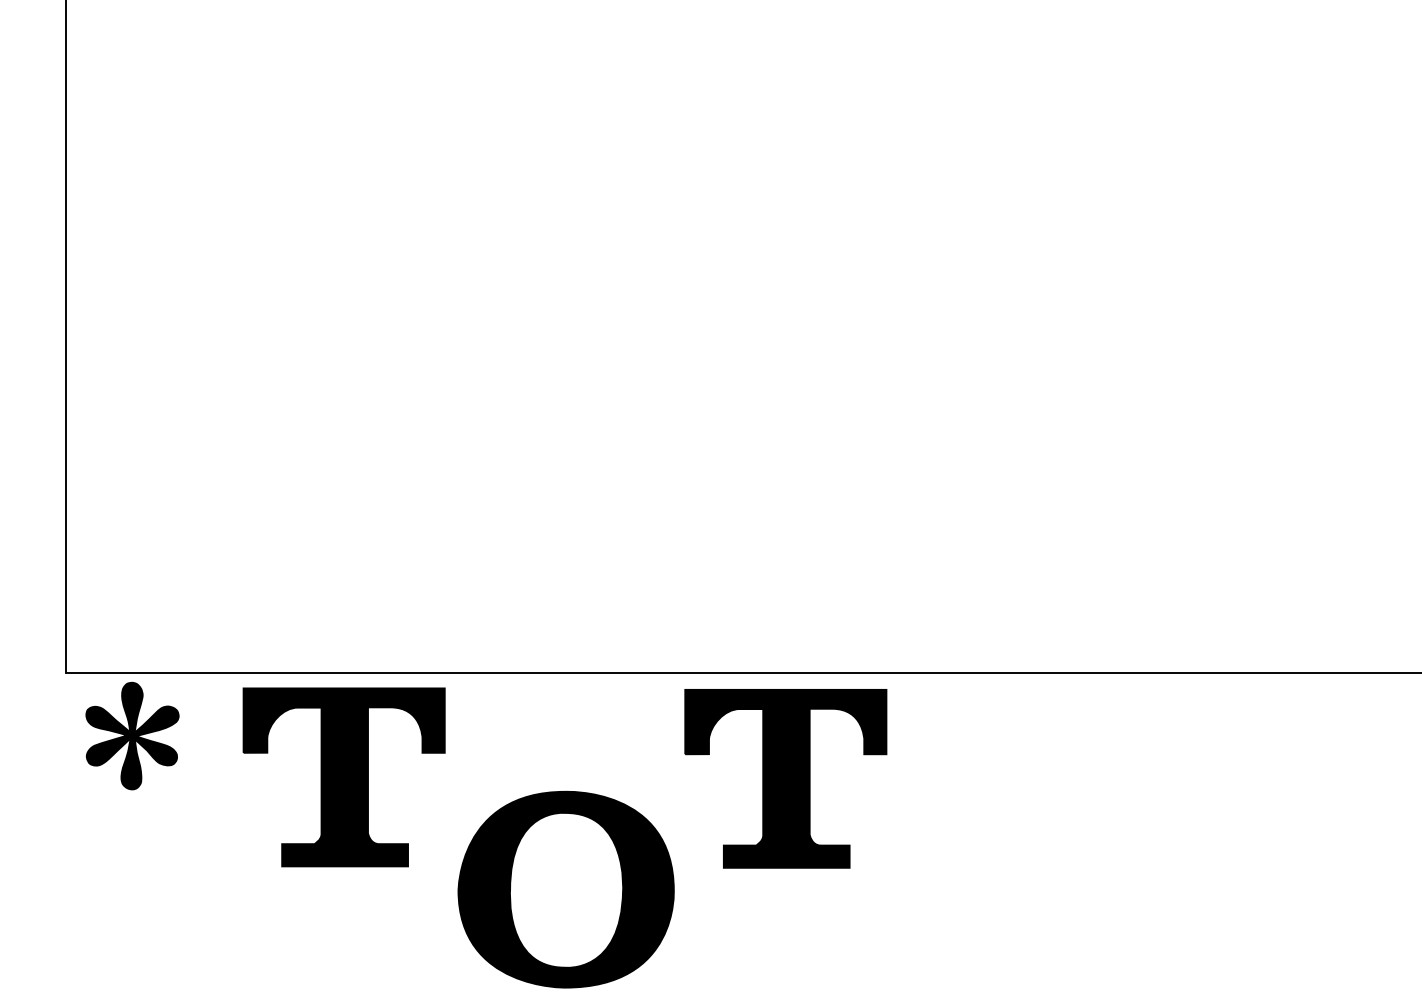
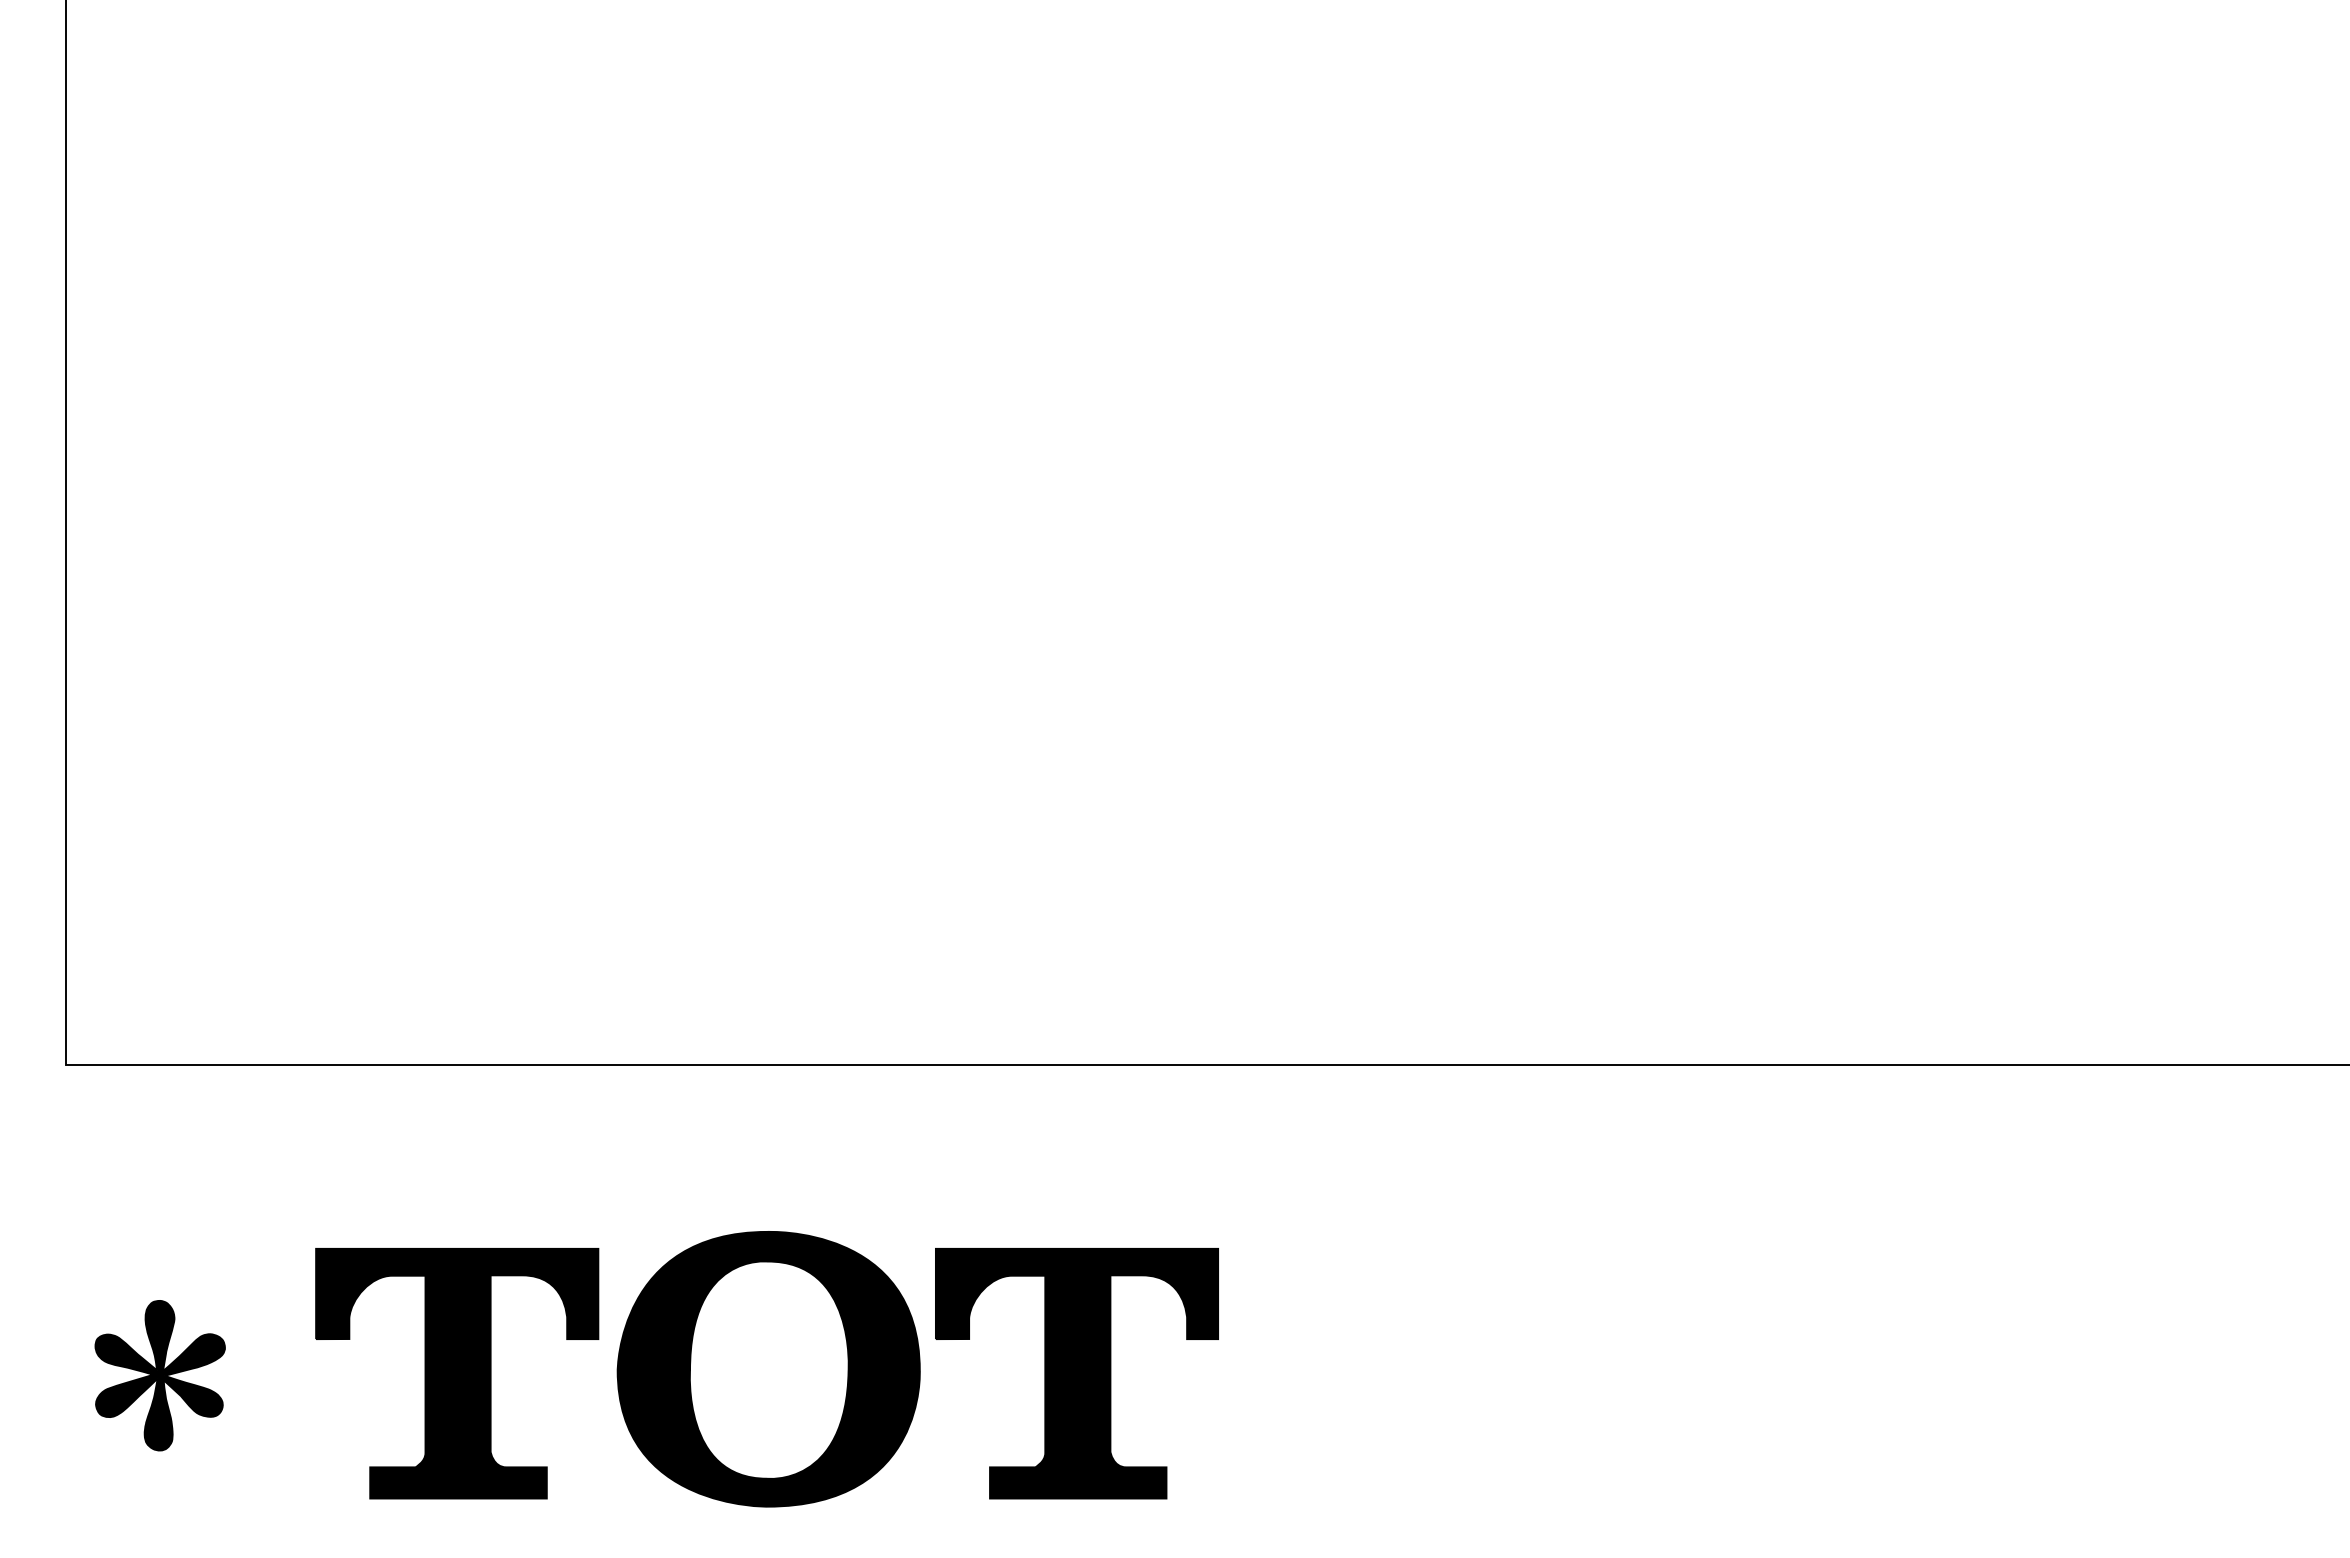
part: (132, 735) -> (159, 1375), moved
part: (344, 777) -> (457, 1373), moved
part: (785, 778) -> (1076, 1373), moved

